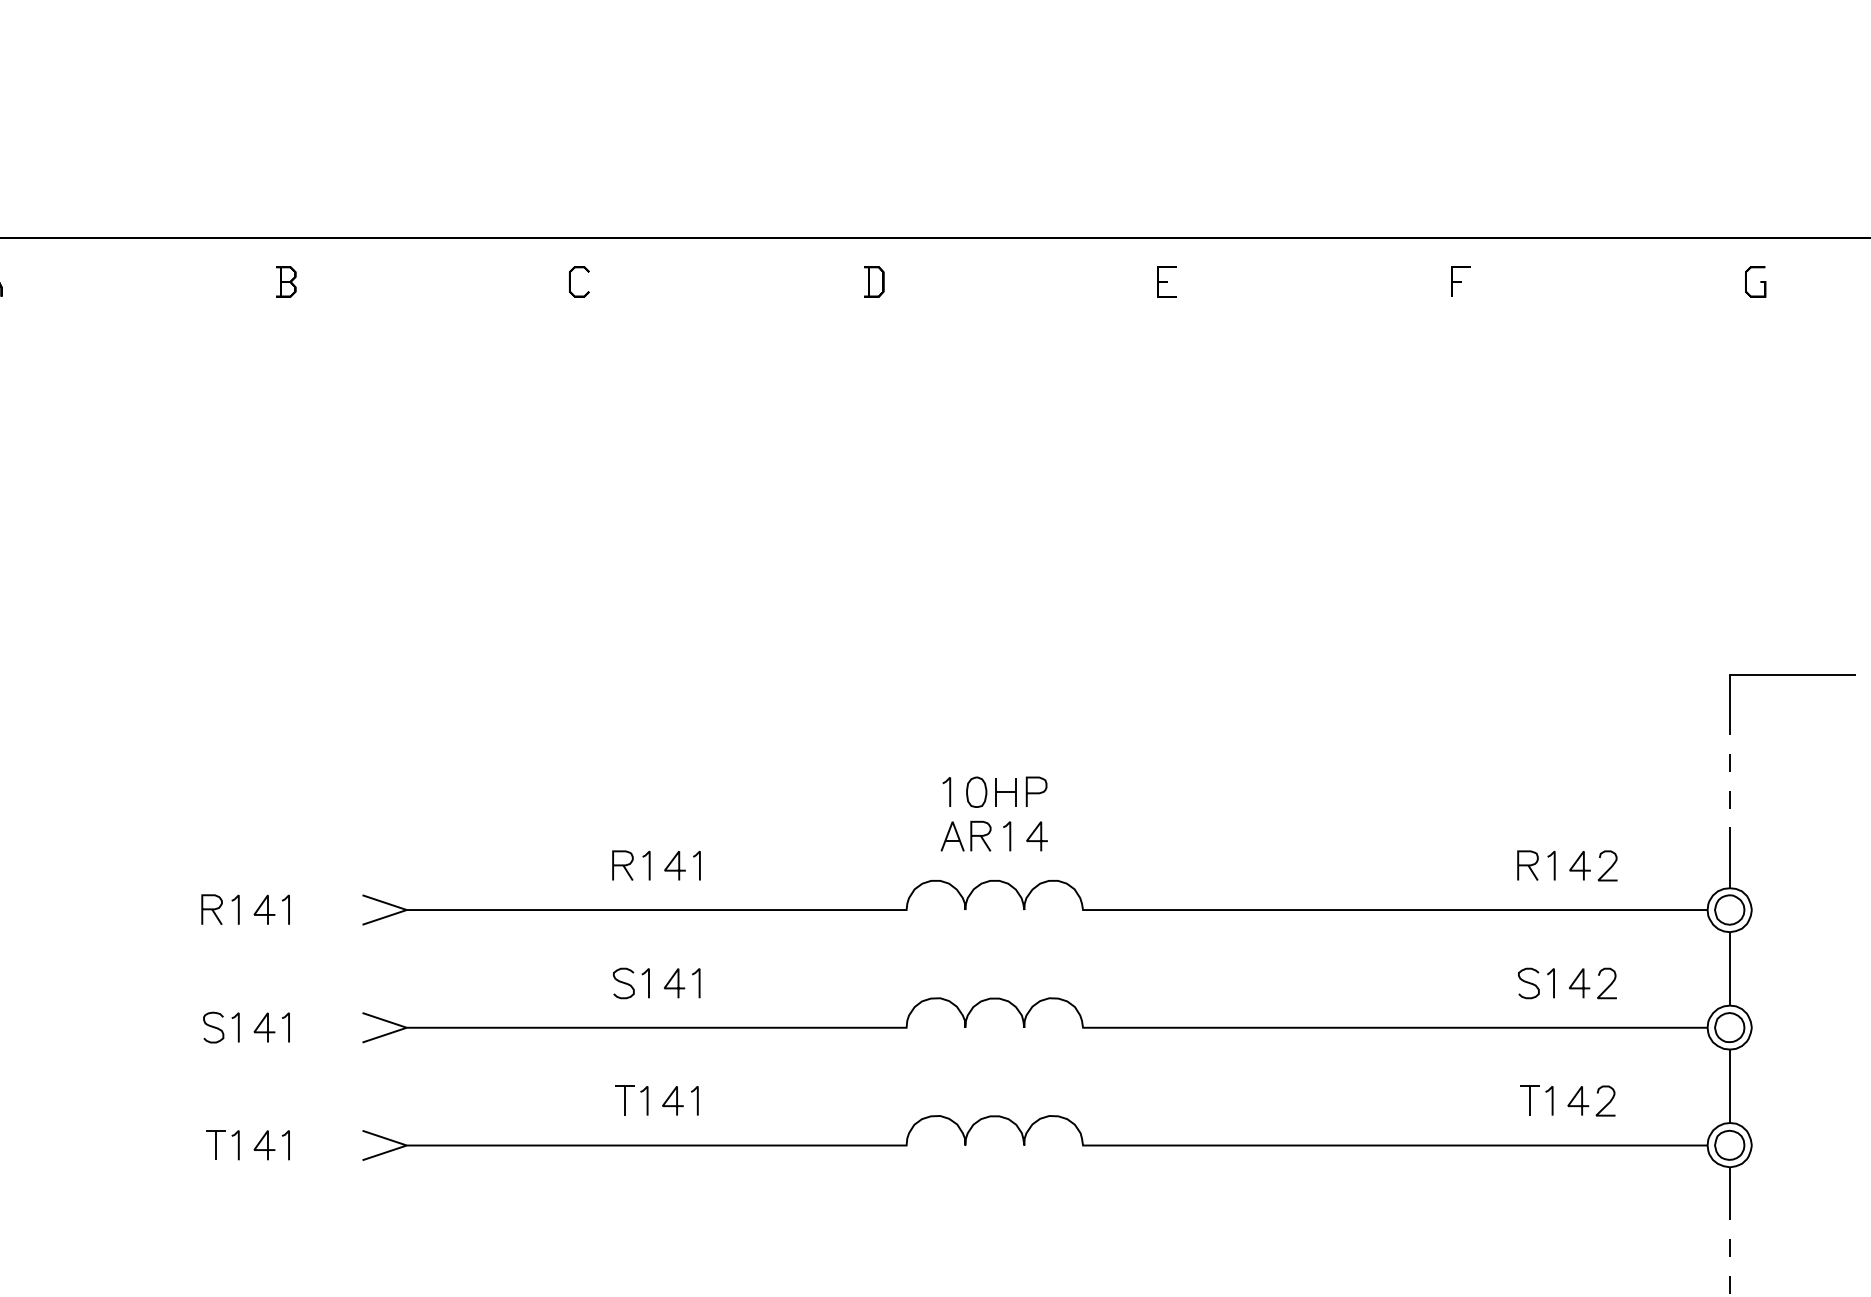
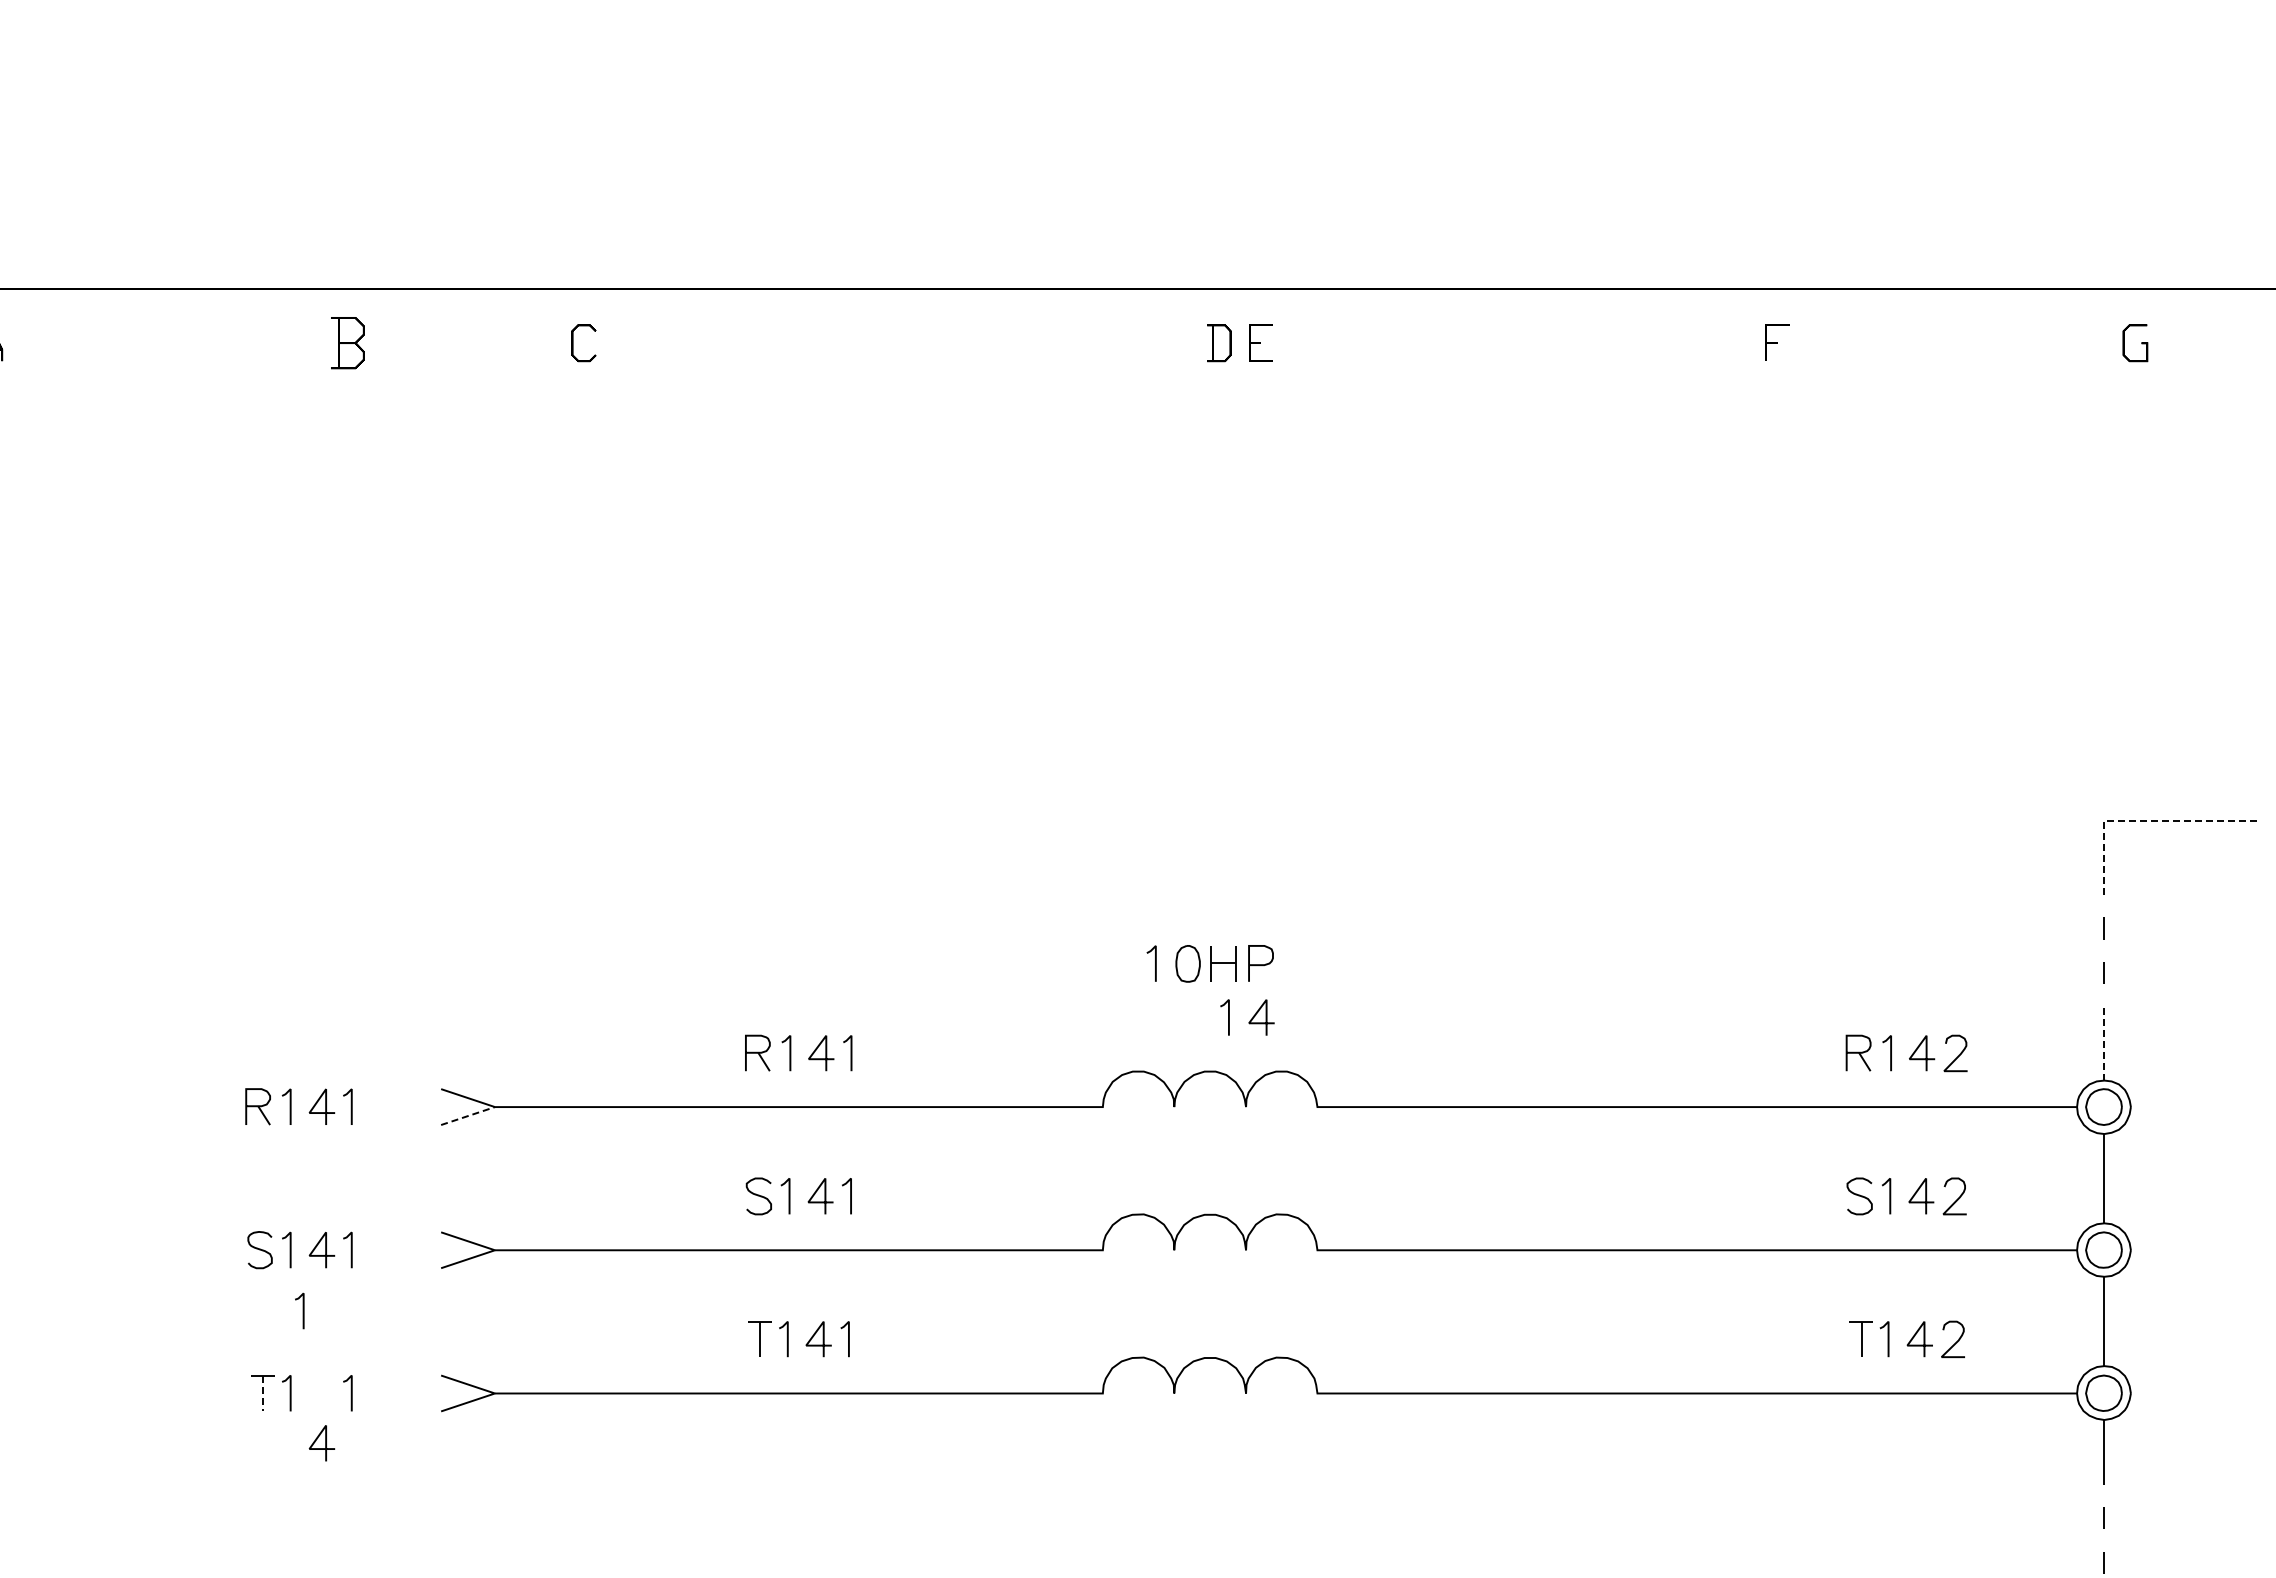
part: (1166, 281) -> (1260, 342), moved
part: (286, 282) -> (348, 343), size x1.4
part: (570, 282) -> (573, 343), moved
part: (874, 282) -> (1219, 343), moved
line: (1762, 674) -> (2143, 820), solid -> dashed
part: (965, 835) -> (1174, 1016), removed
line: (1730, 857) -> (2104, 1043), solid -> dashed
line: (385, 916) -> (468, 1115), solid -> dashed
line: (248, 1077) -> (302, 1310), added
line: (216, 1145) -> (263, 1393), solid -> dashed
line: (267, 1145) -> (325, 1443), moved

